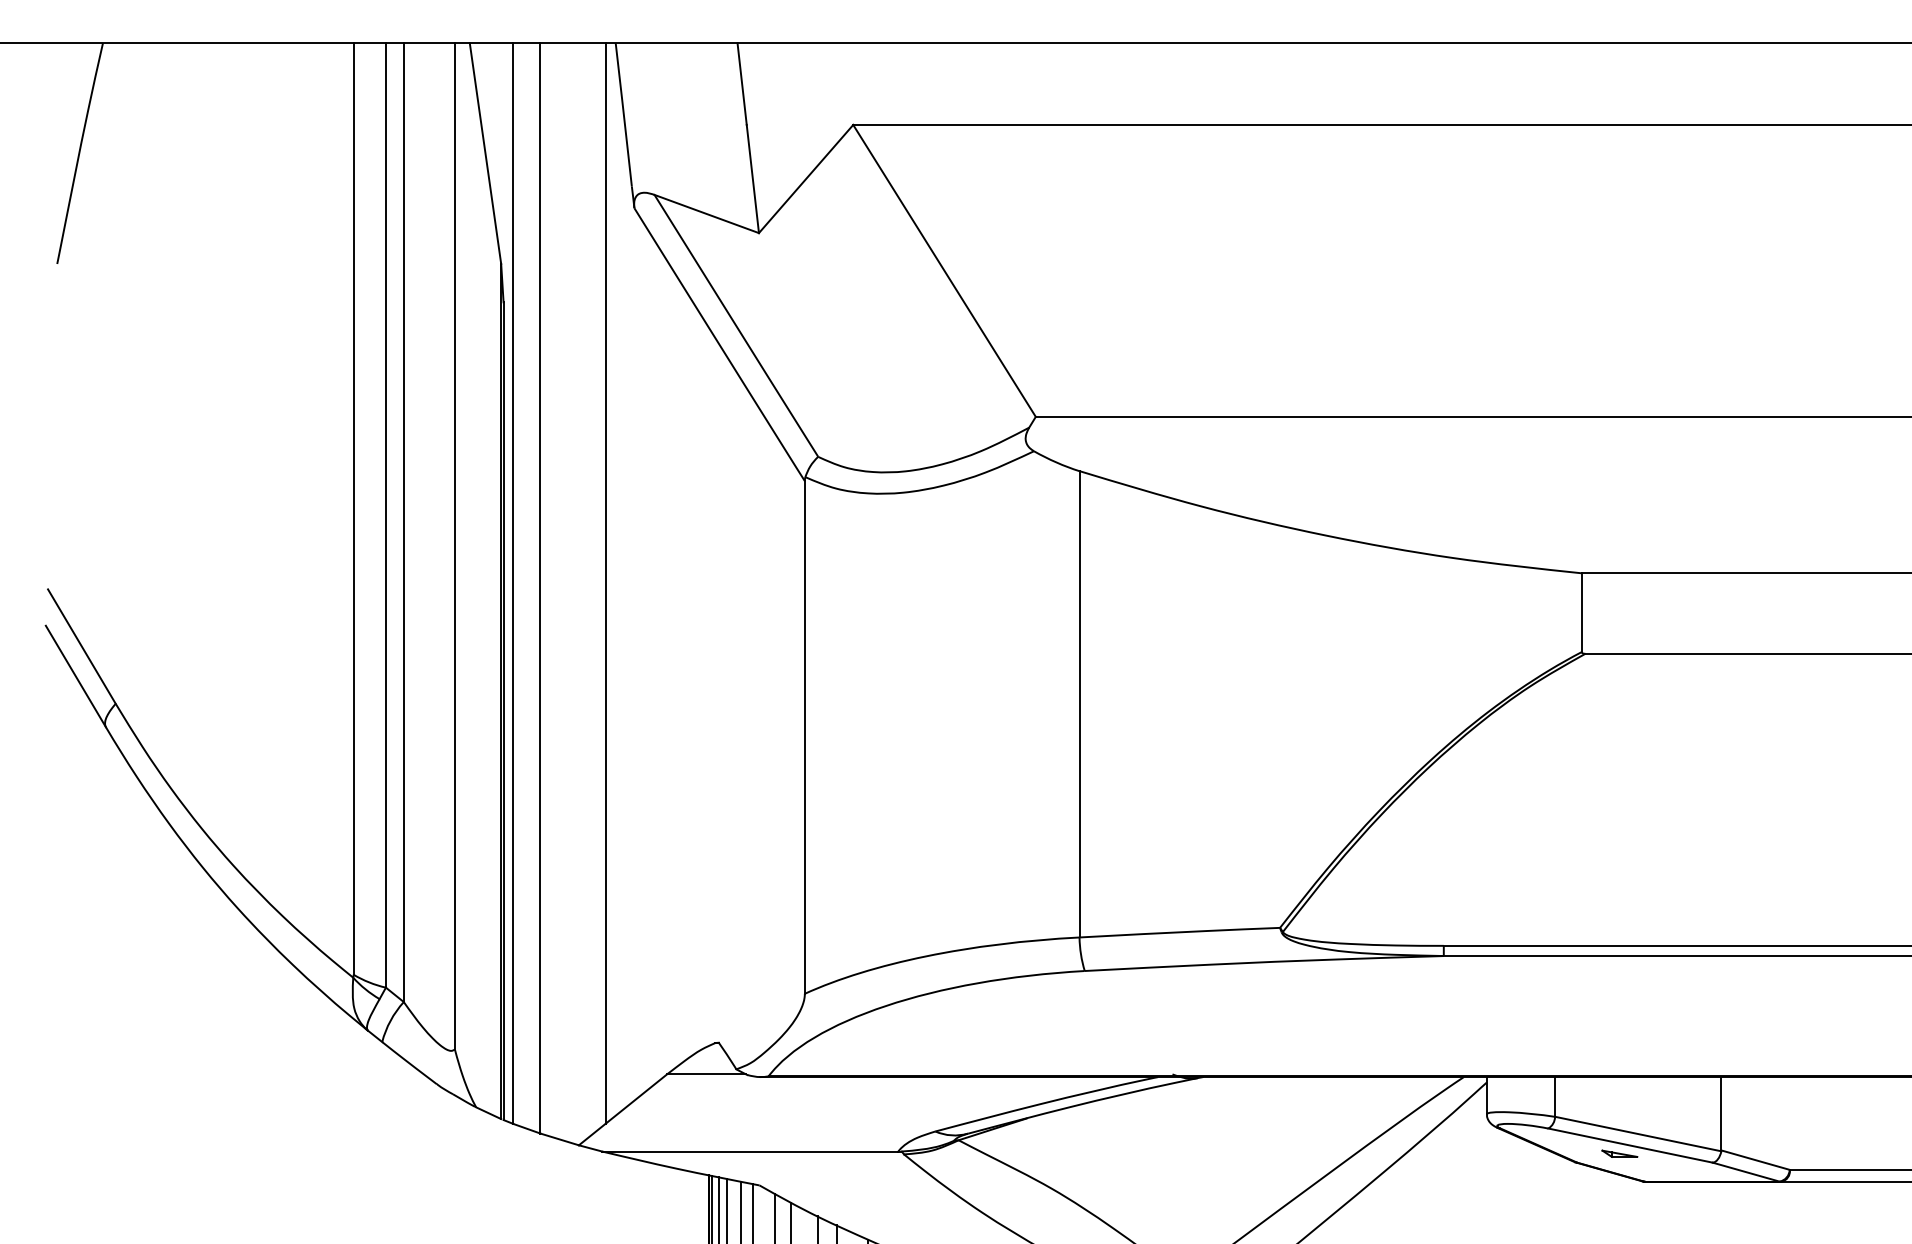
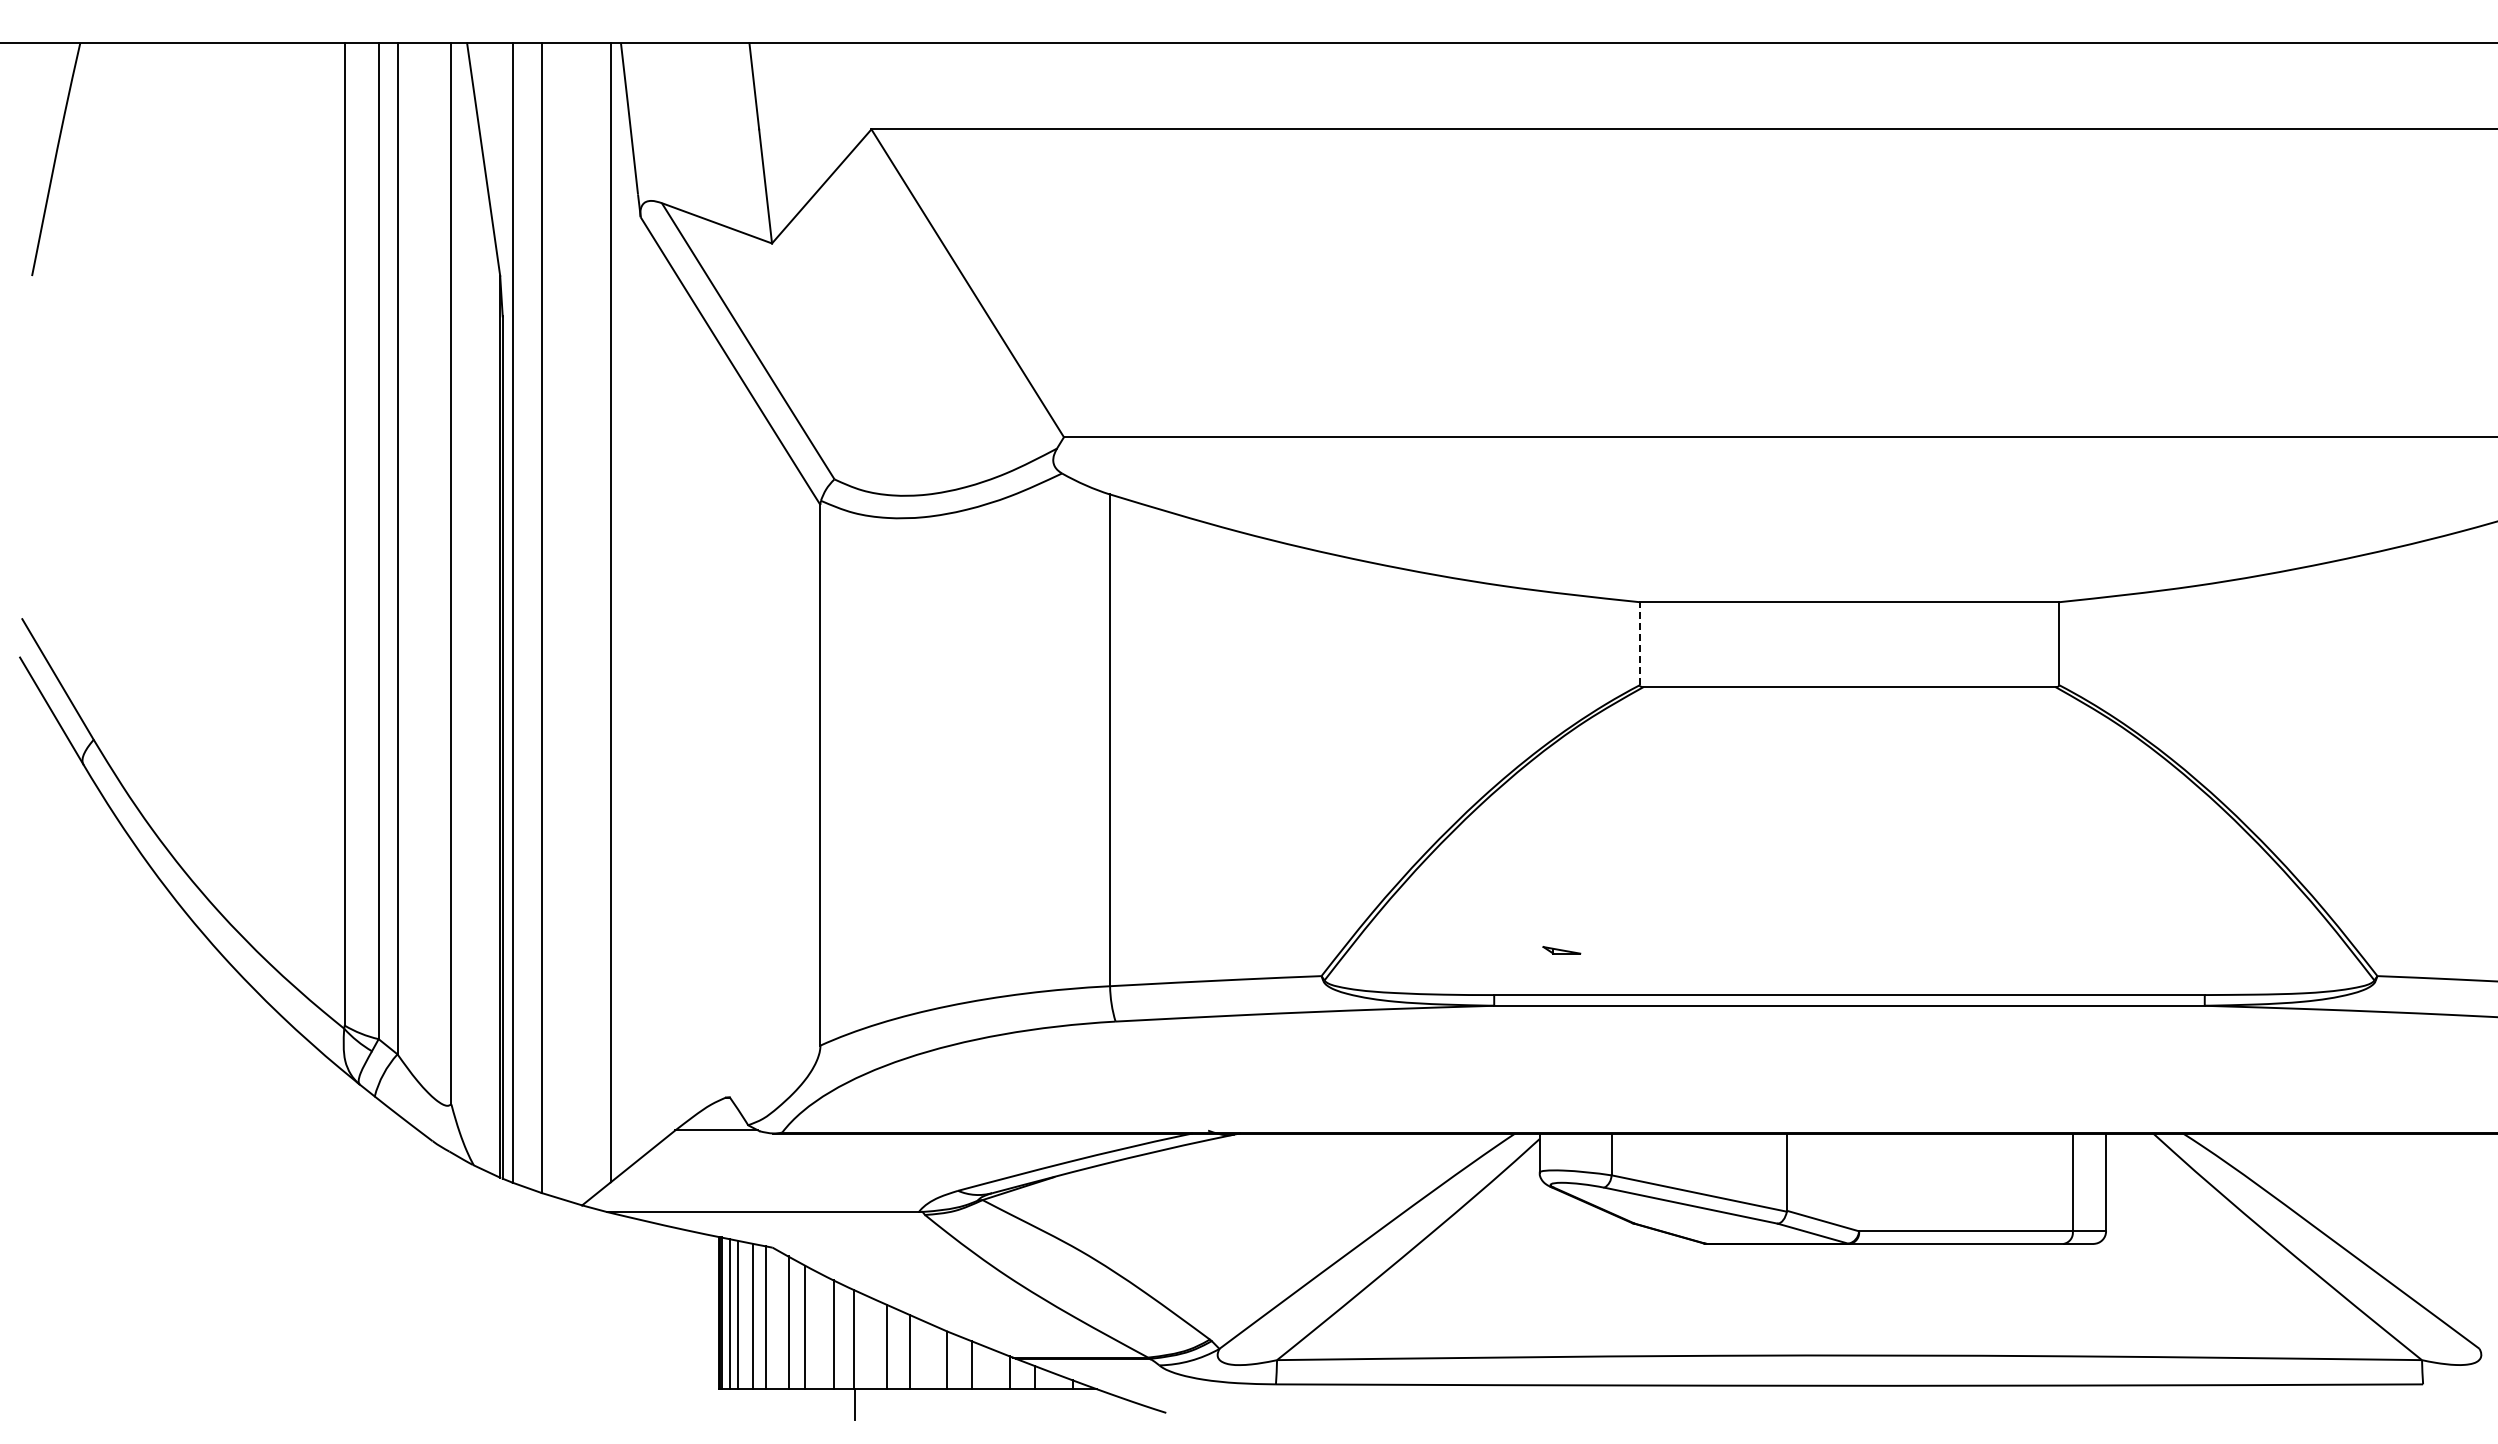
line: (1581, 612) -> (1639, 643), solid -> dashed
part: (1619, 1153) -> (1561, 950), moved

